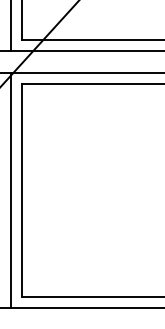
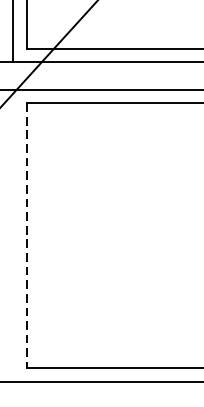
line: (11, 190) -> (14, 235), removed
line: (22, 190) -> (27, 235), solid -> dashed

